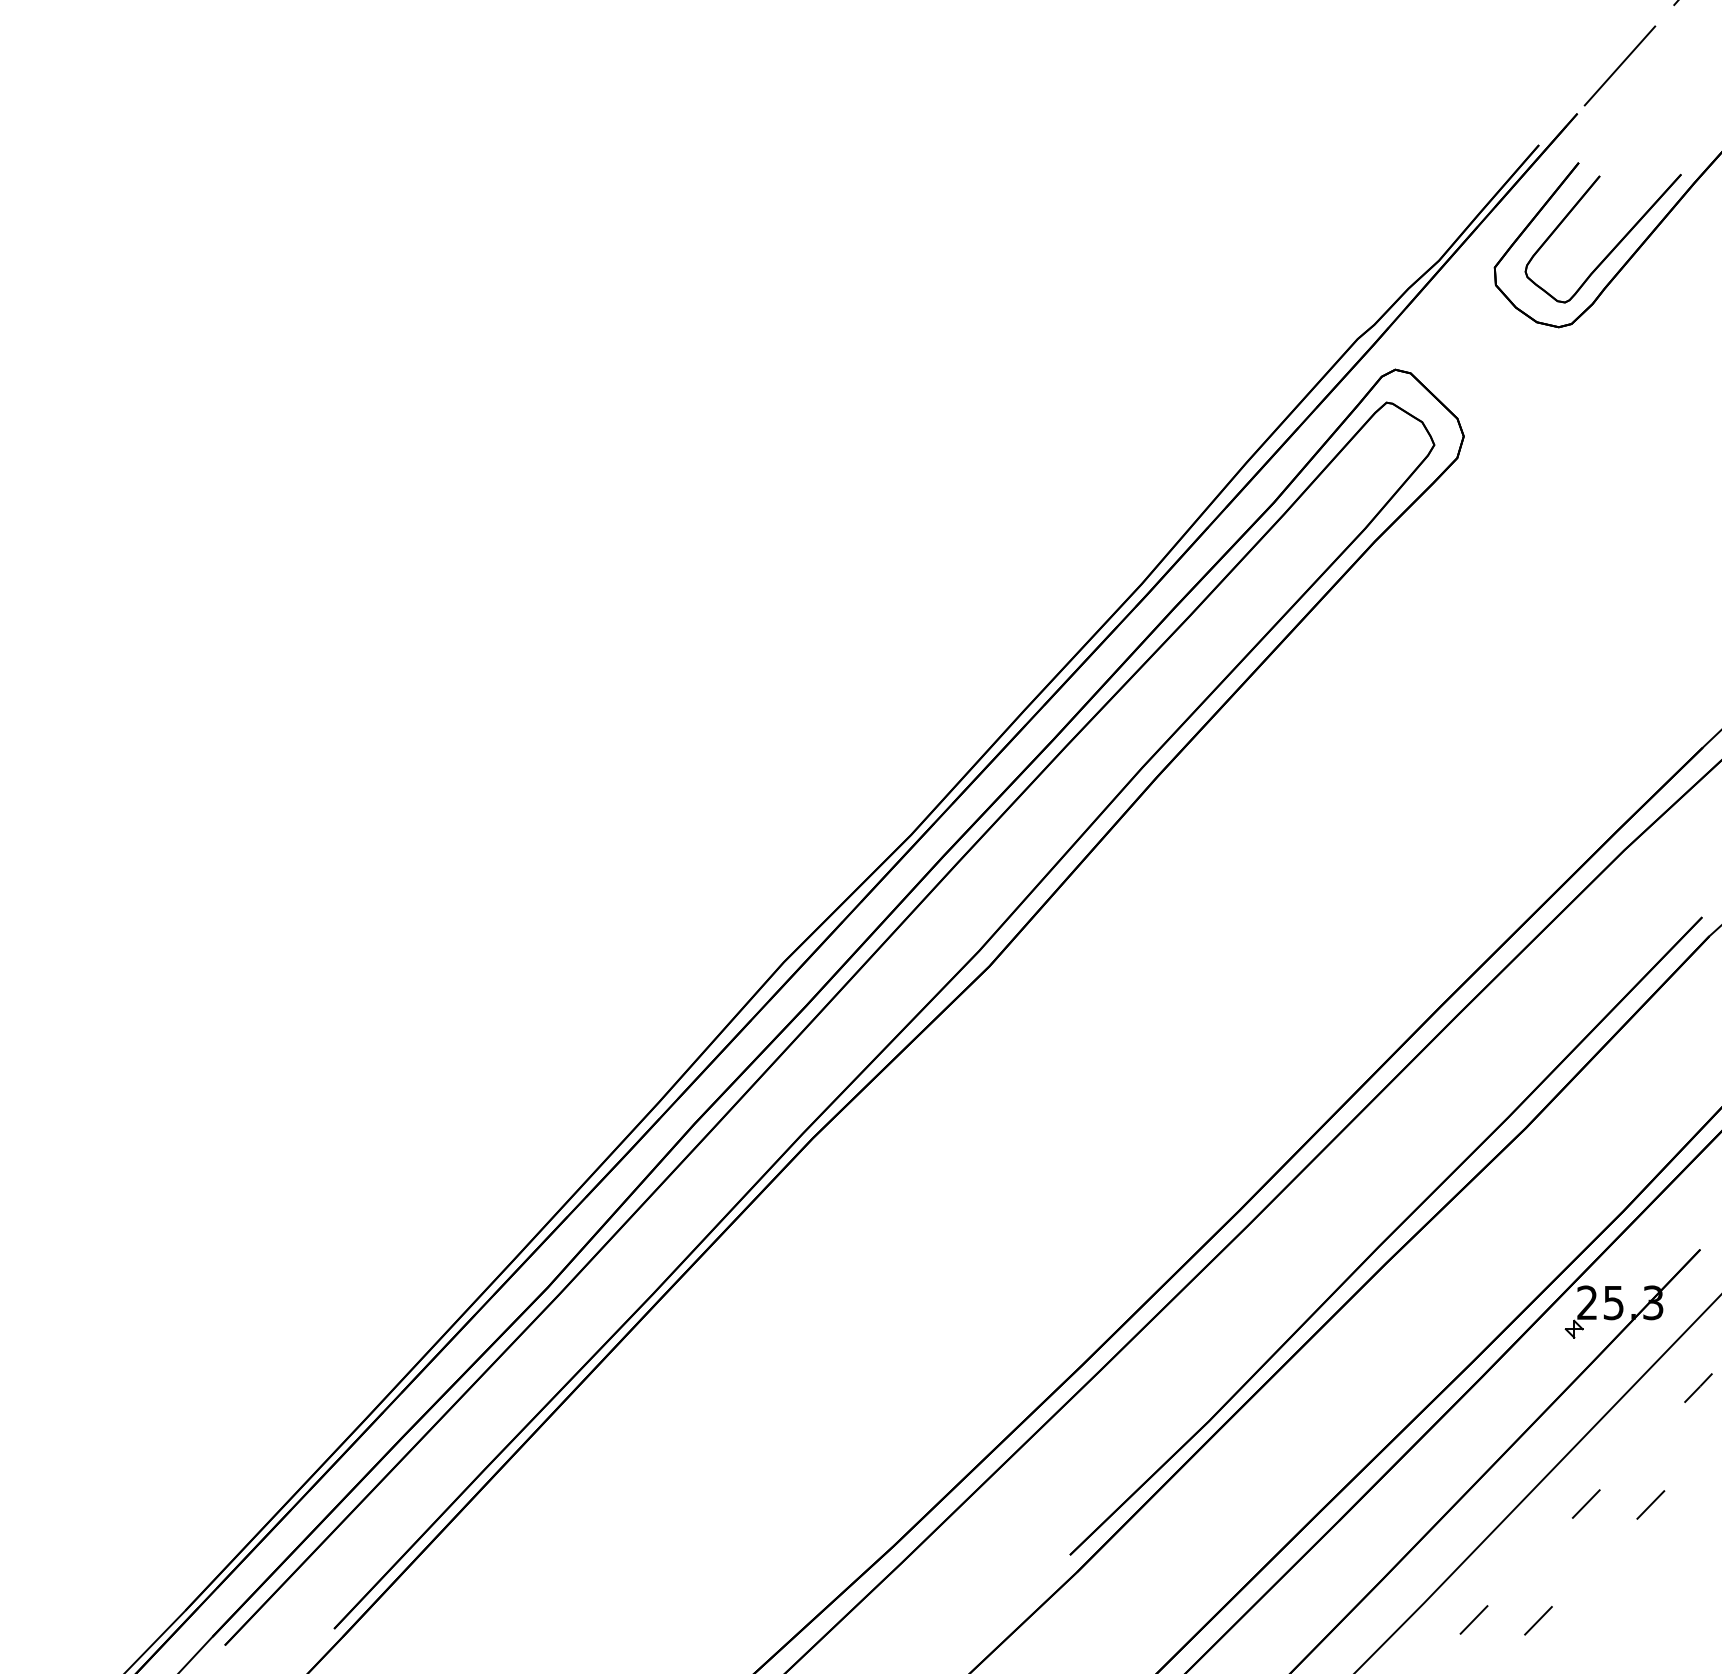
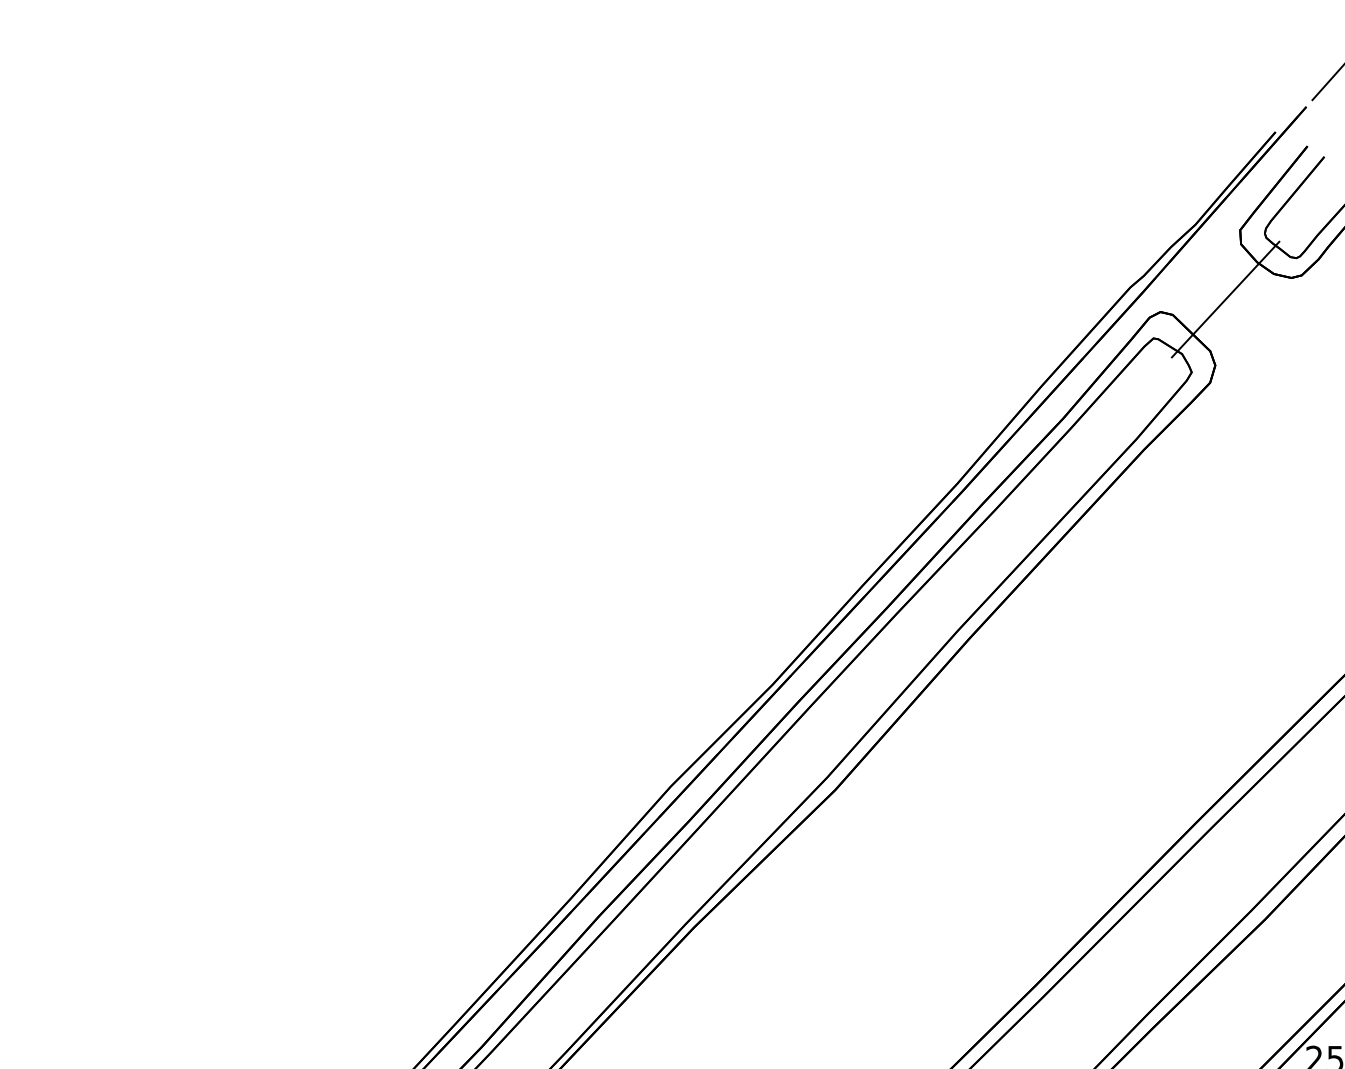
line: (1476, 354) -> (1225, 299), added

